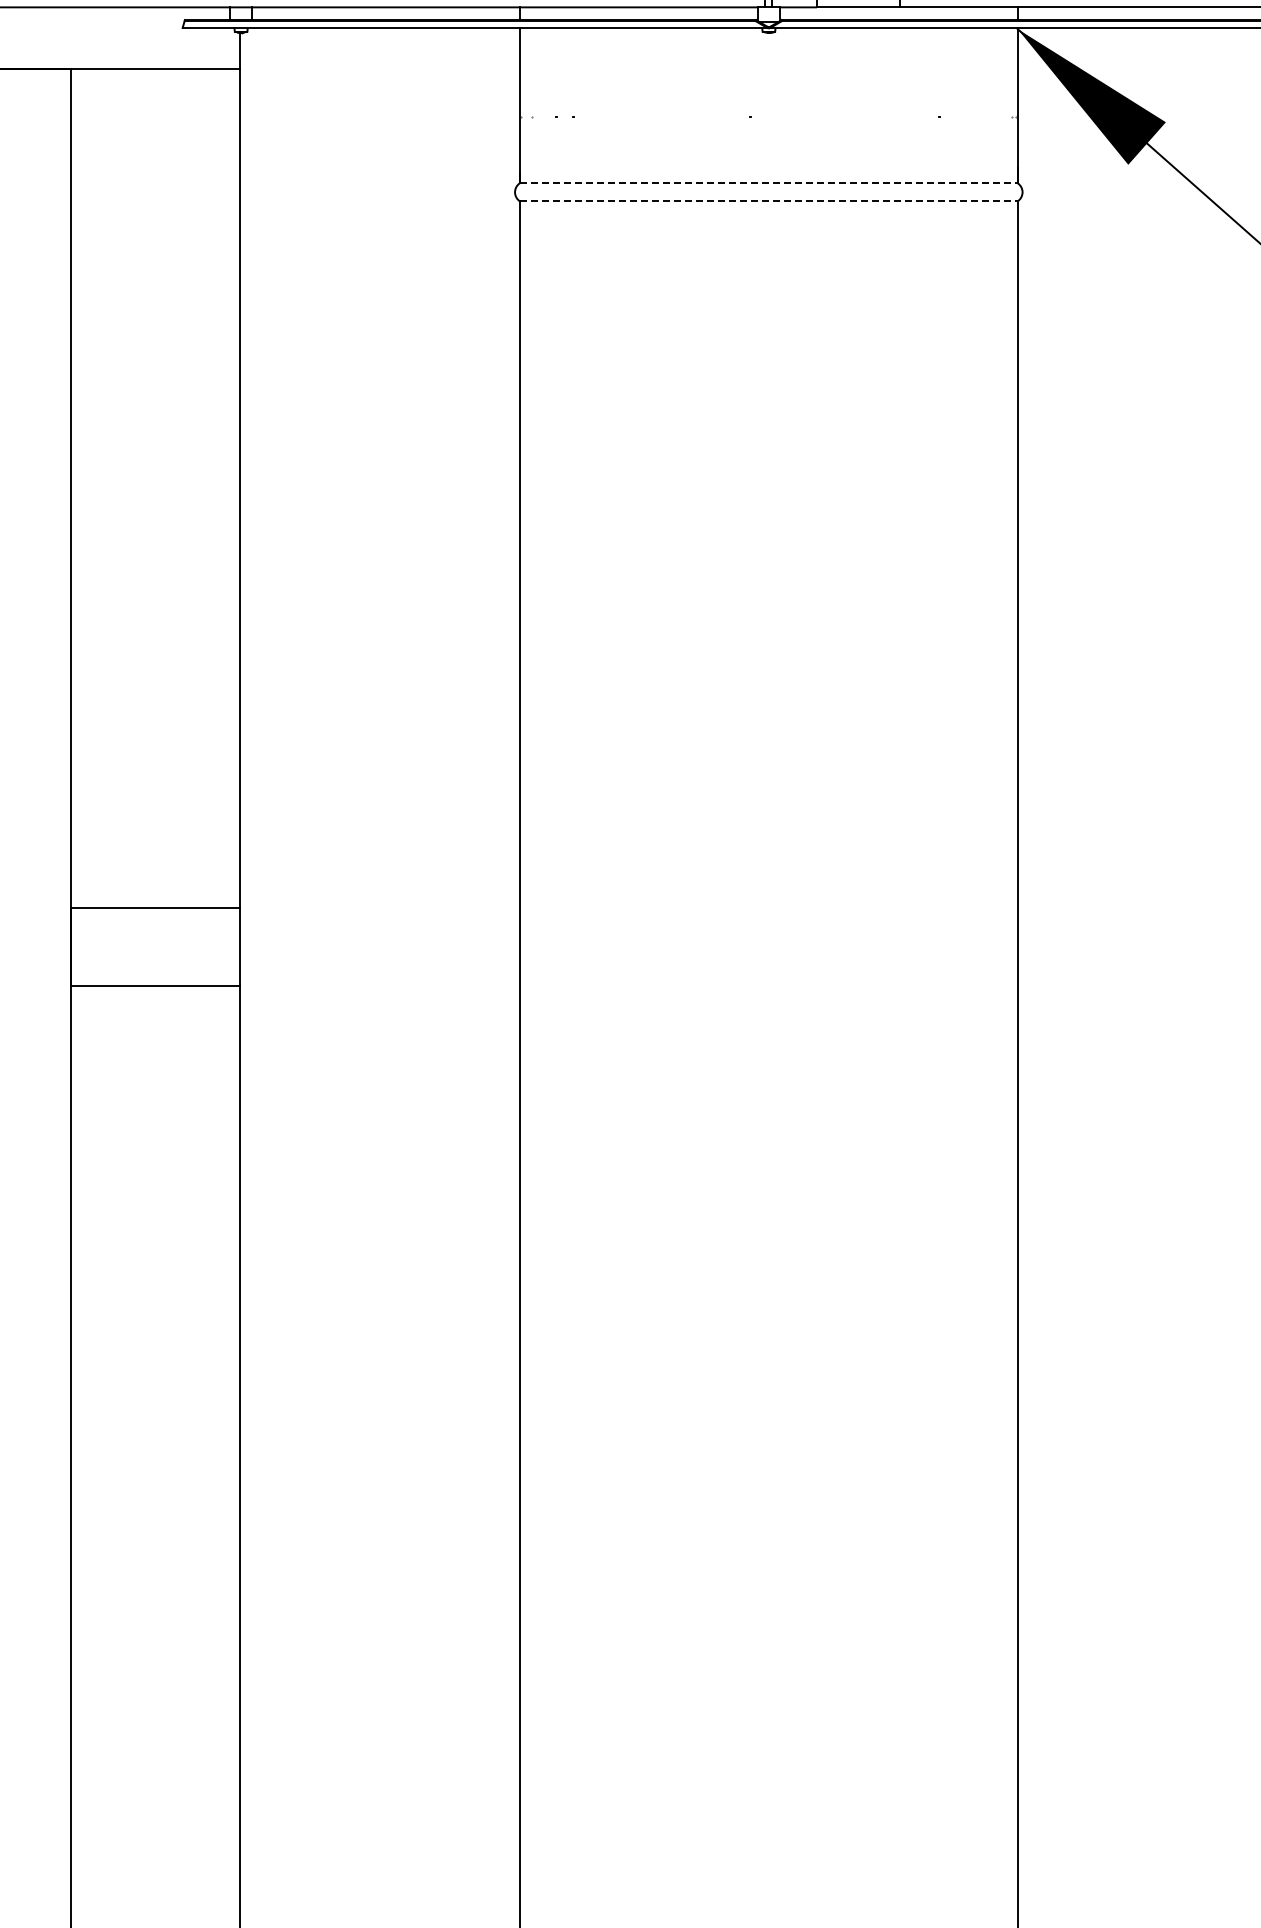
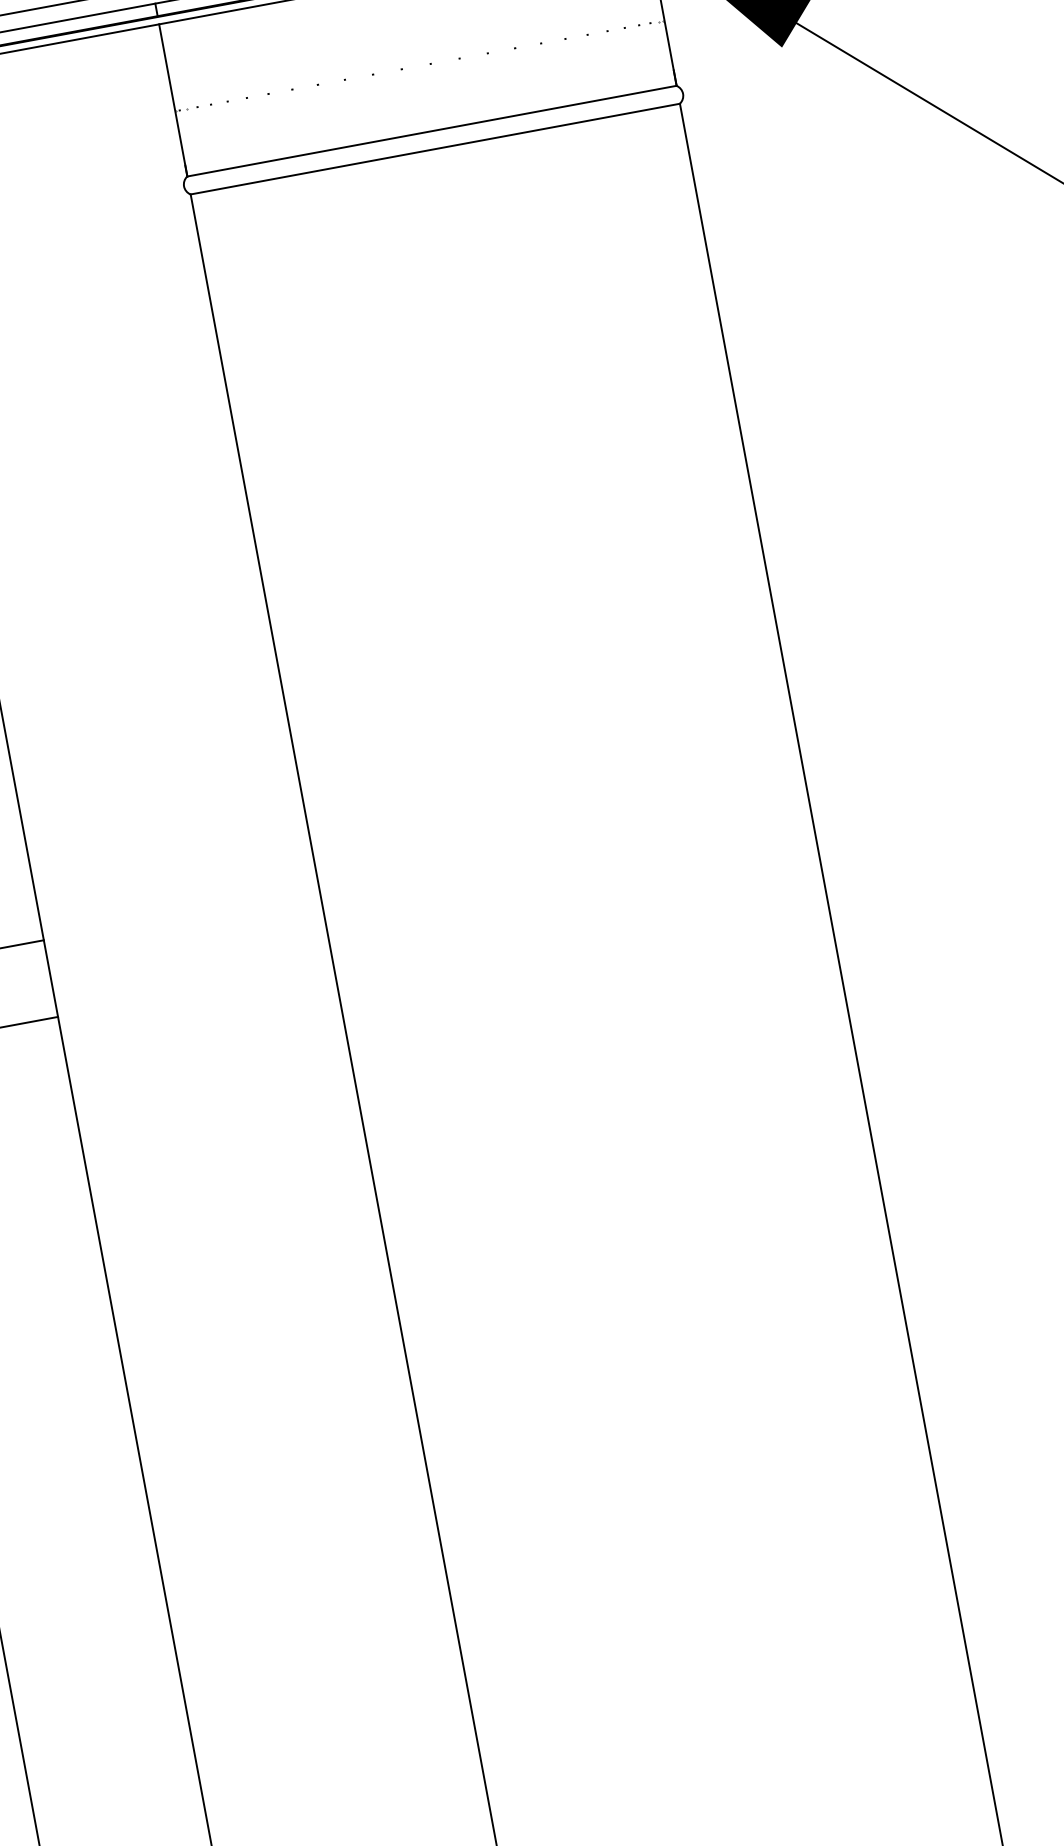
line: (768, 183) -> (431, 131), dashed -> solid
line: (768, 201) -> (434, 149), dashed -> solid

